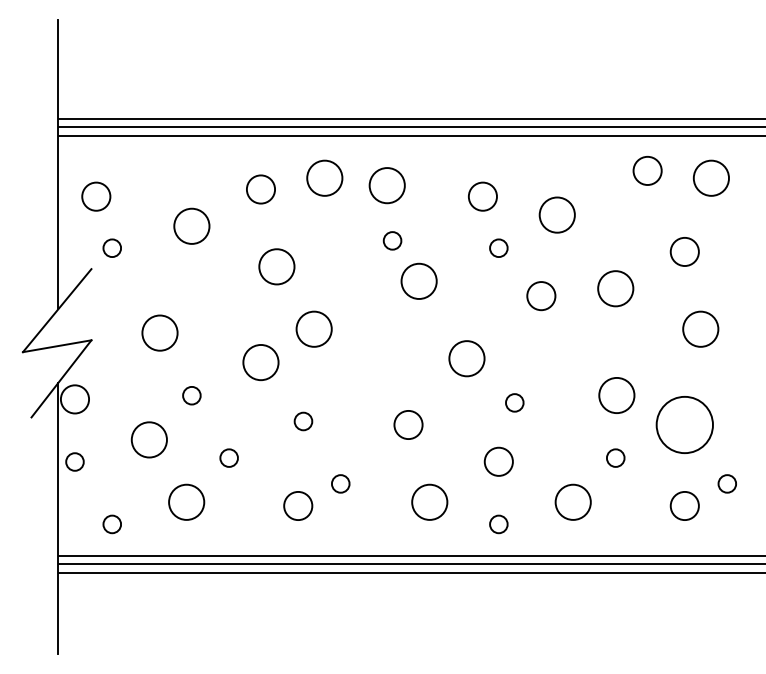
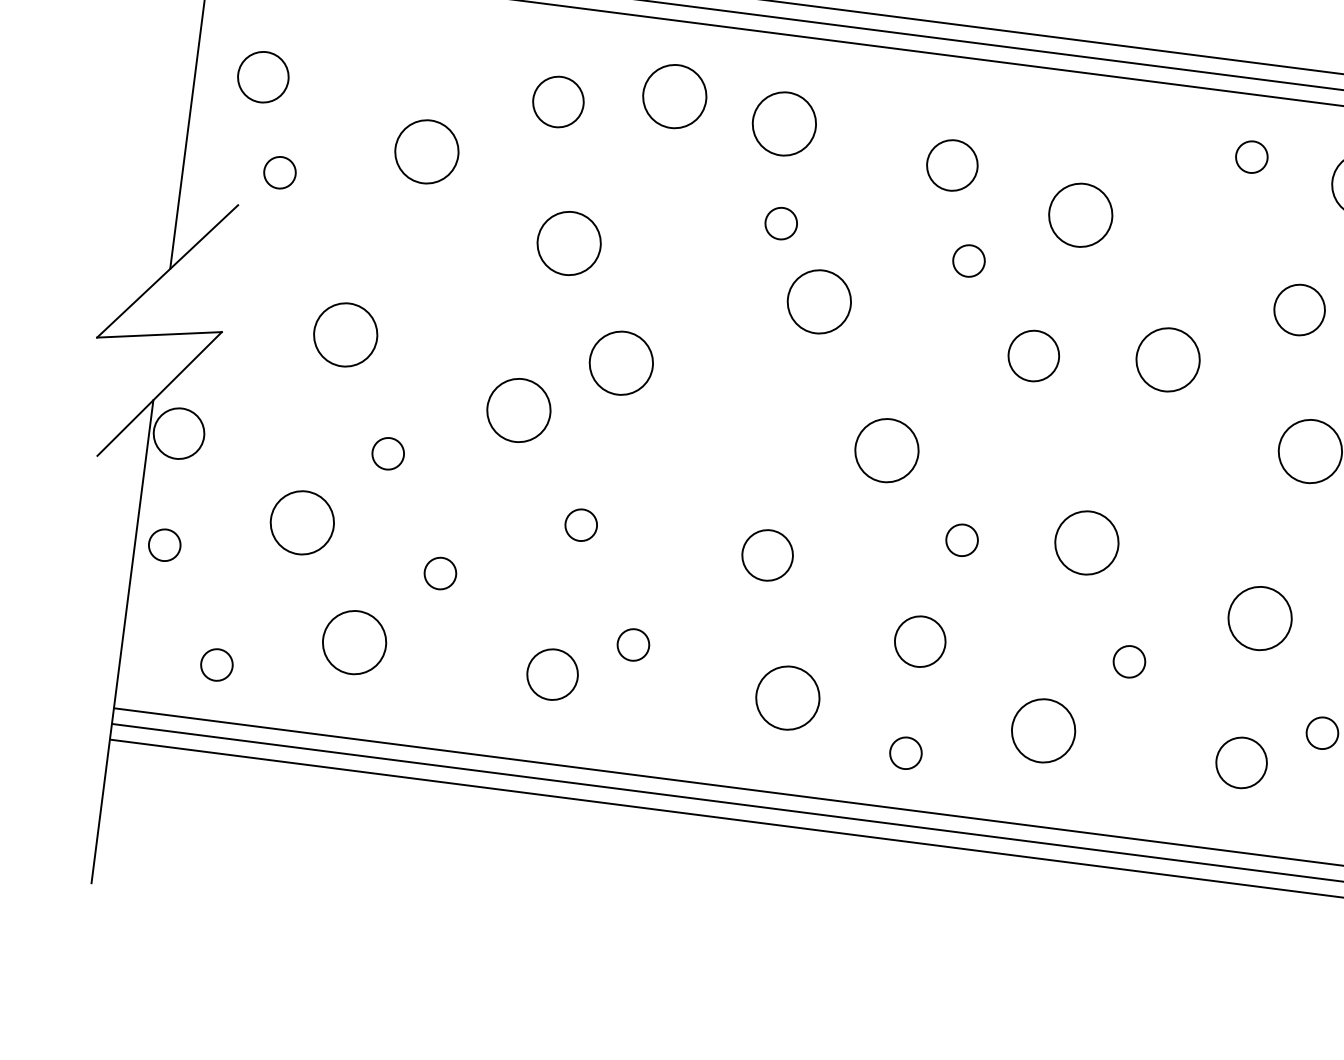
circle: (647, 170) -> (1251, 156), size x0.62
circle: (616, 395) -> (1086, 542), moved
circle: (684, 424) -> (1259, 617), size x0.62

